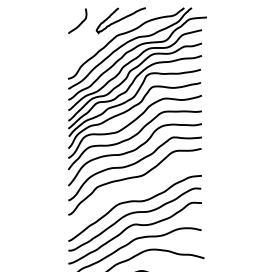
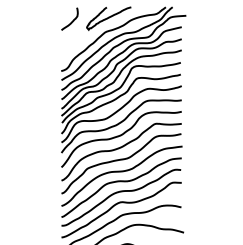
curve: (135, 191) -> (121, 172), added

